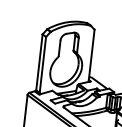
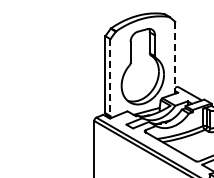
line: (91, 55) -> (175, 57), solid -> dashed
line: (42, 65) -> (110, 78), solid -> dashed

